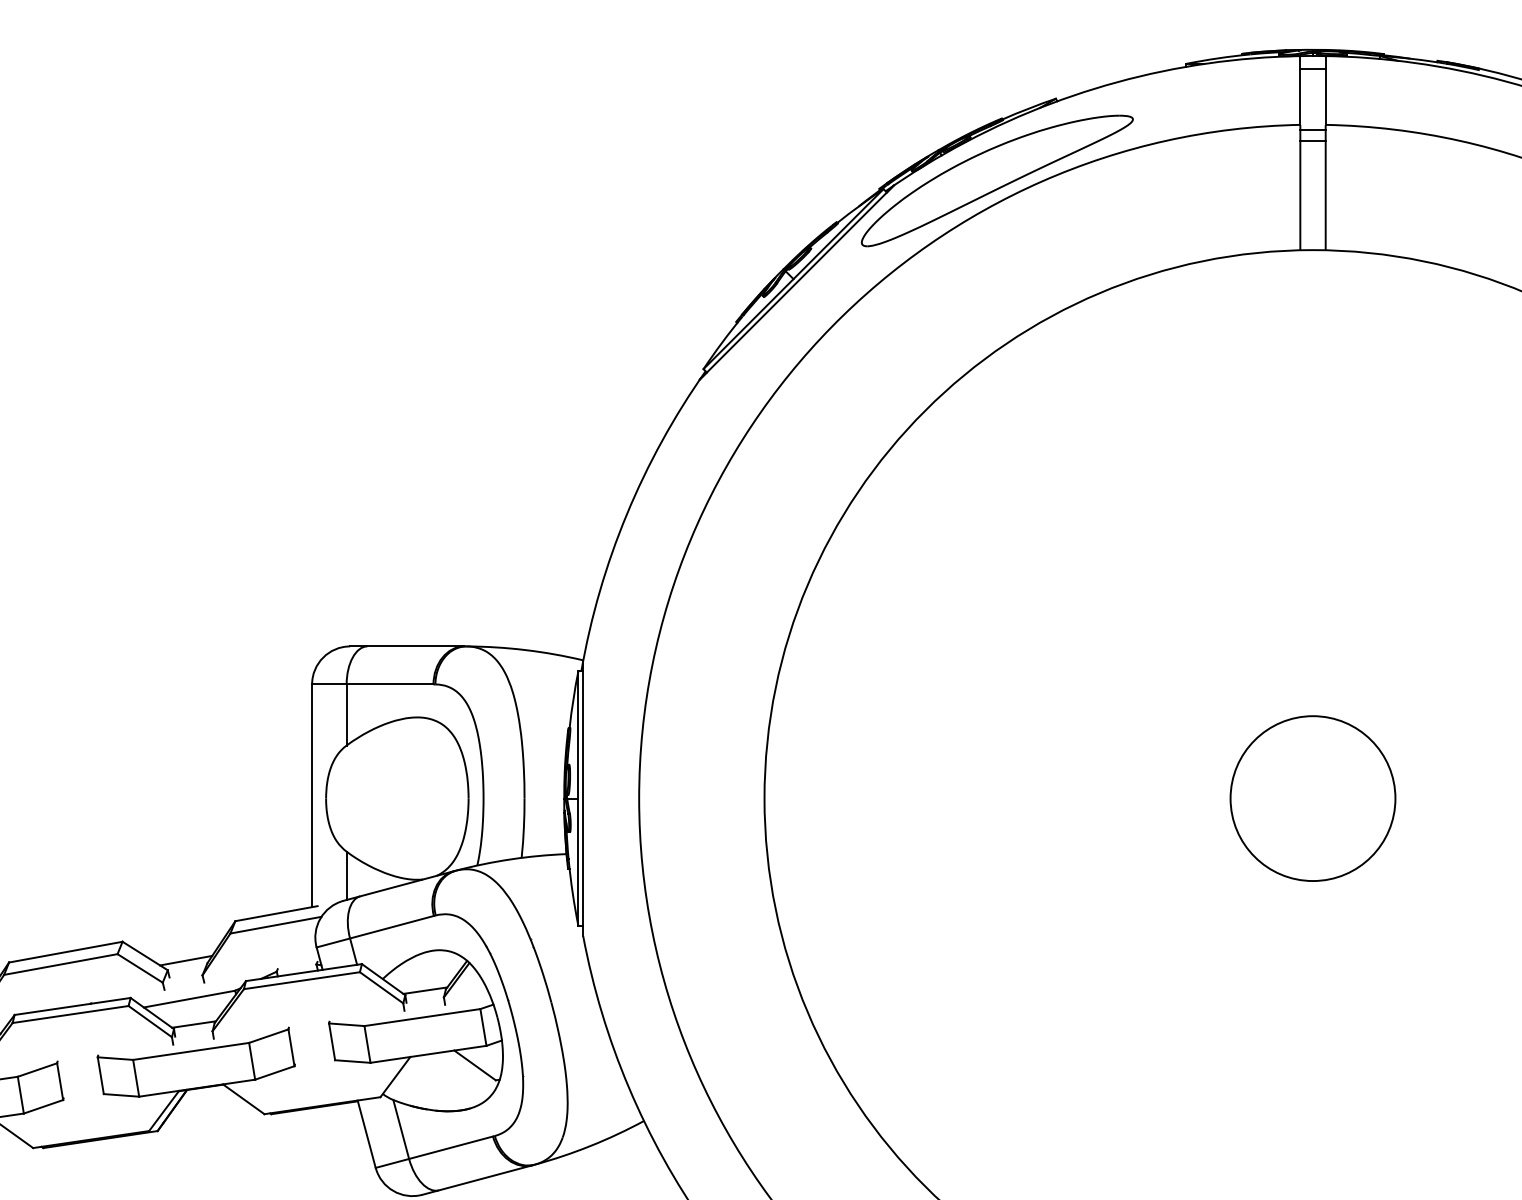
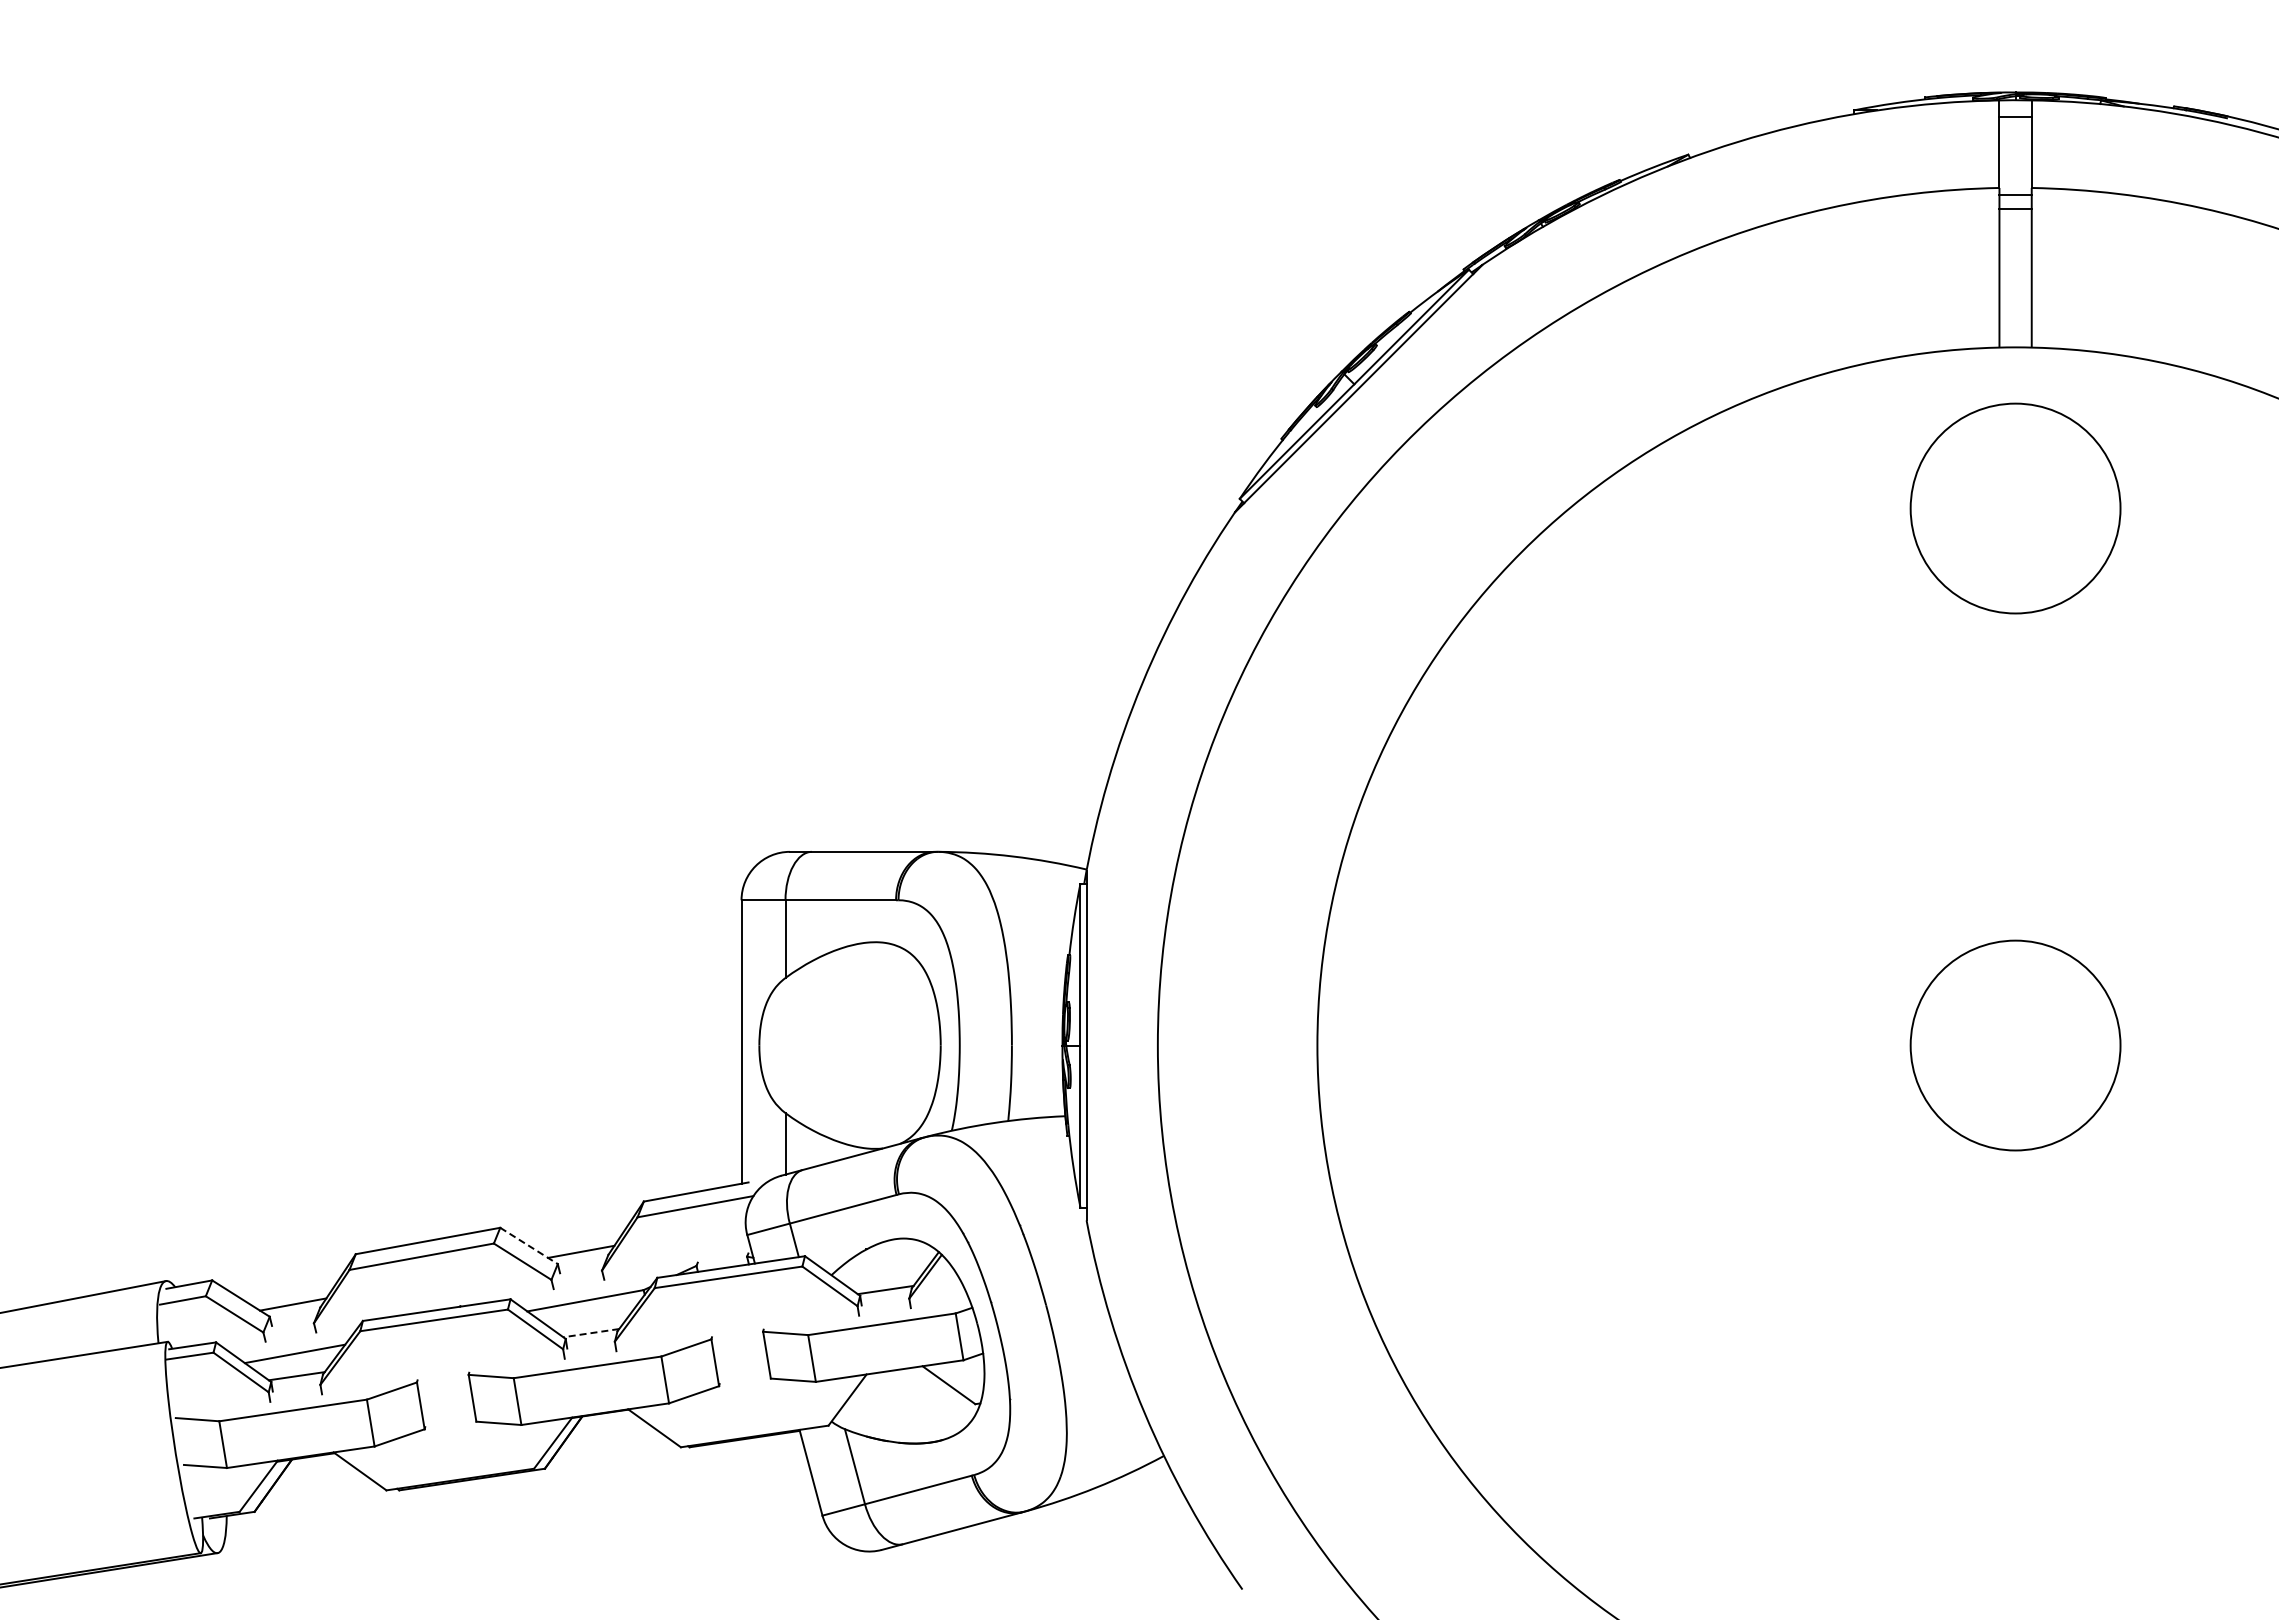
part: (997, 181) -> (1613, 259), removed
circle: (1312, 376) -> (2015, 508), added
line: (145, 956) -> (529, 1246), solid -> dashed
line: (193, 1024) -> (590, 1333), solid -> dashed

